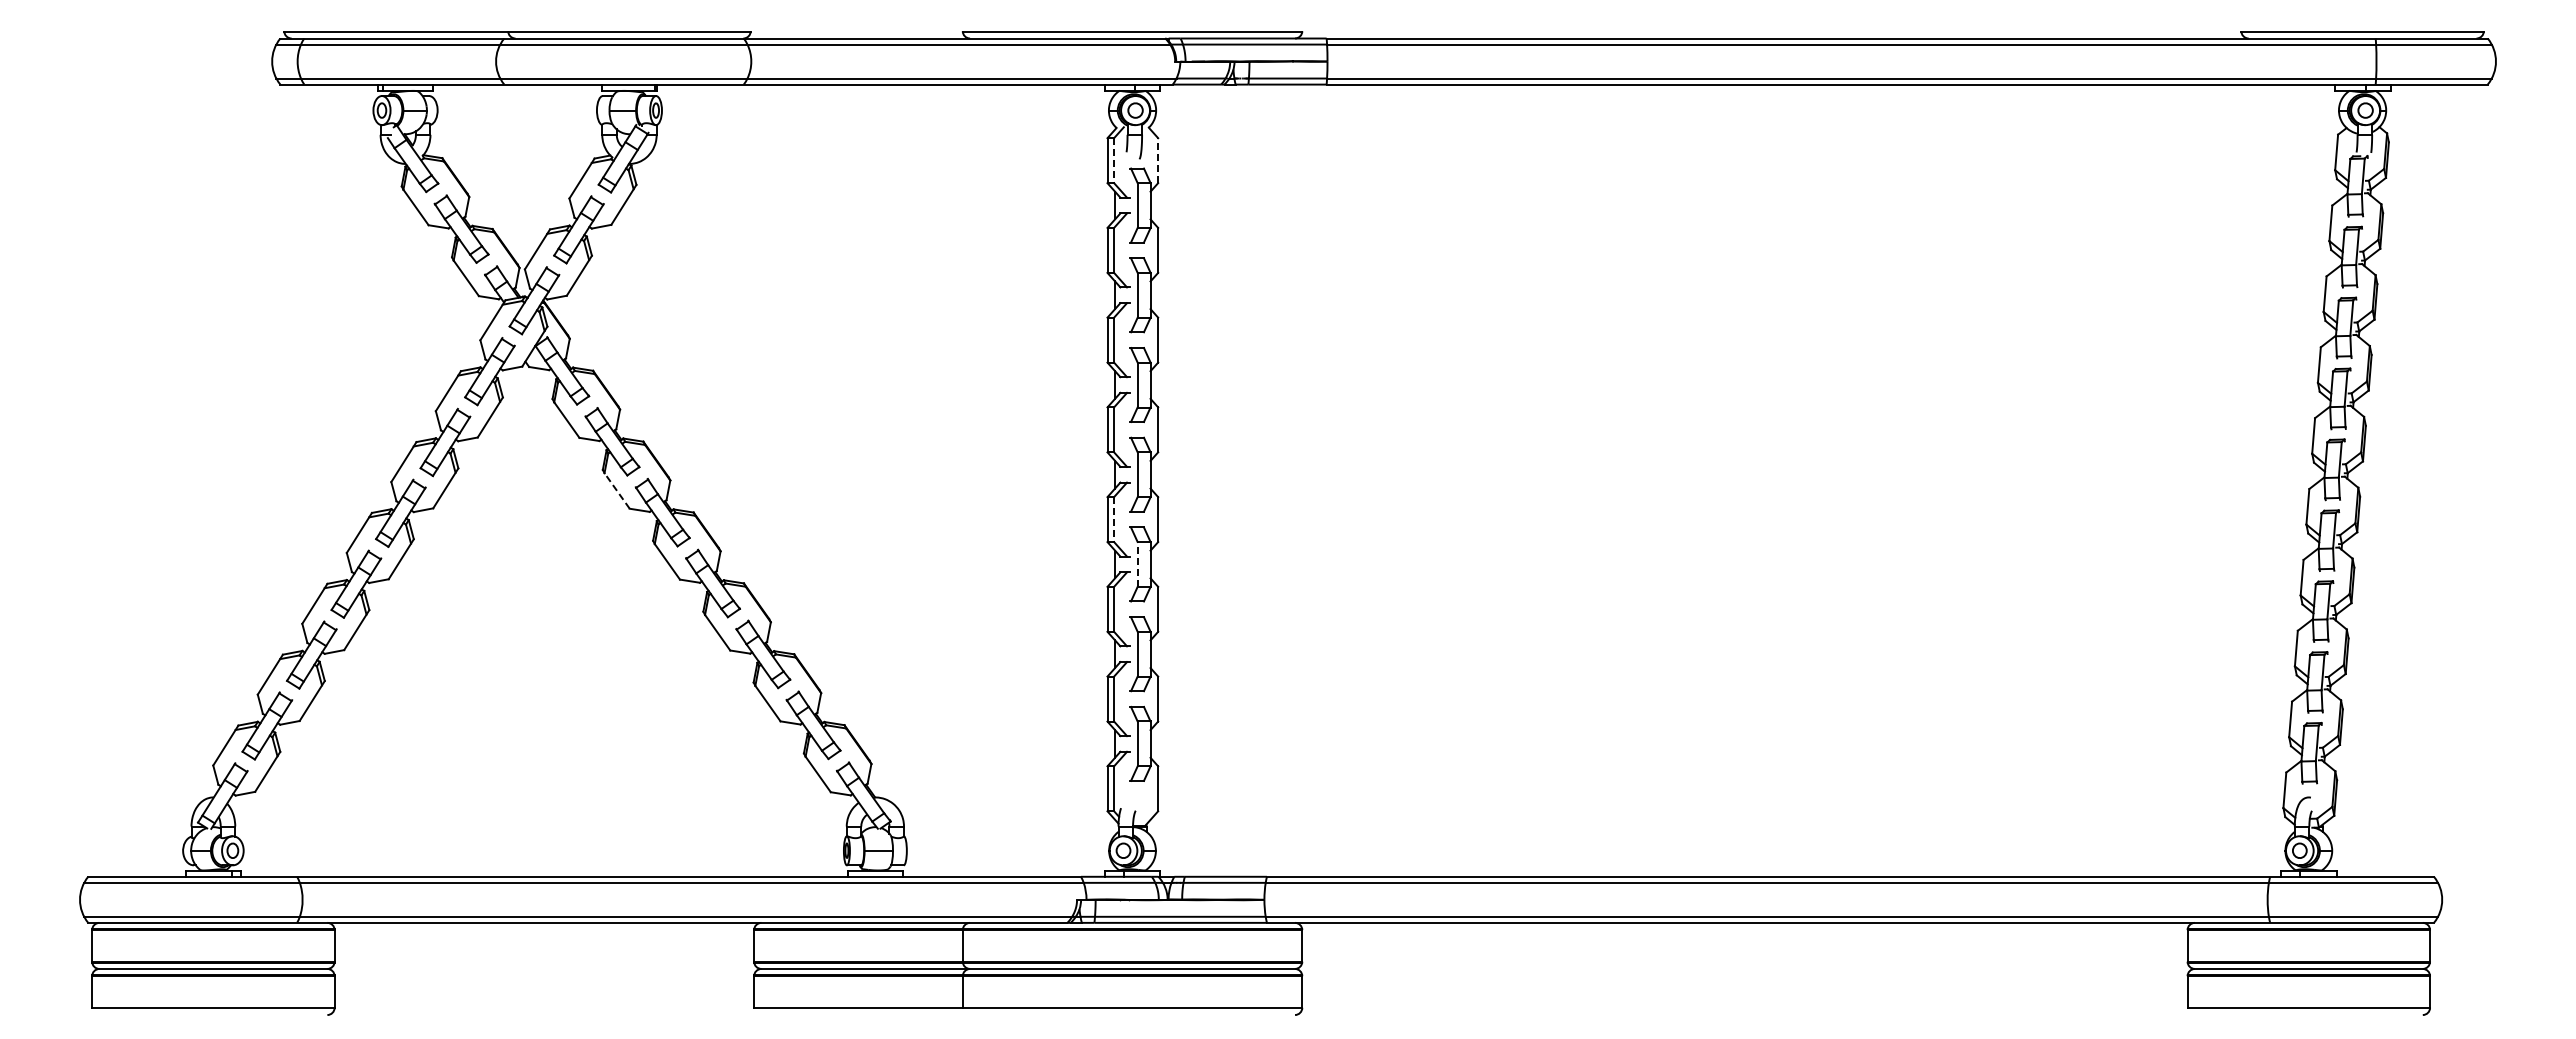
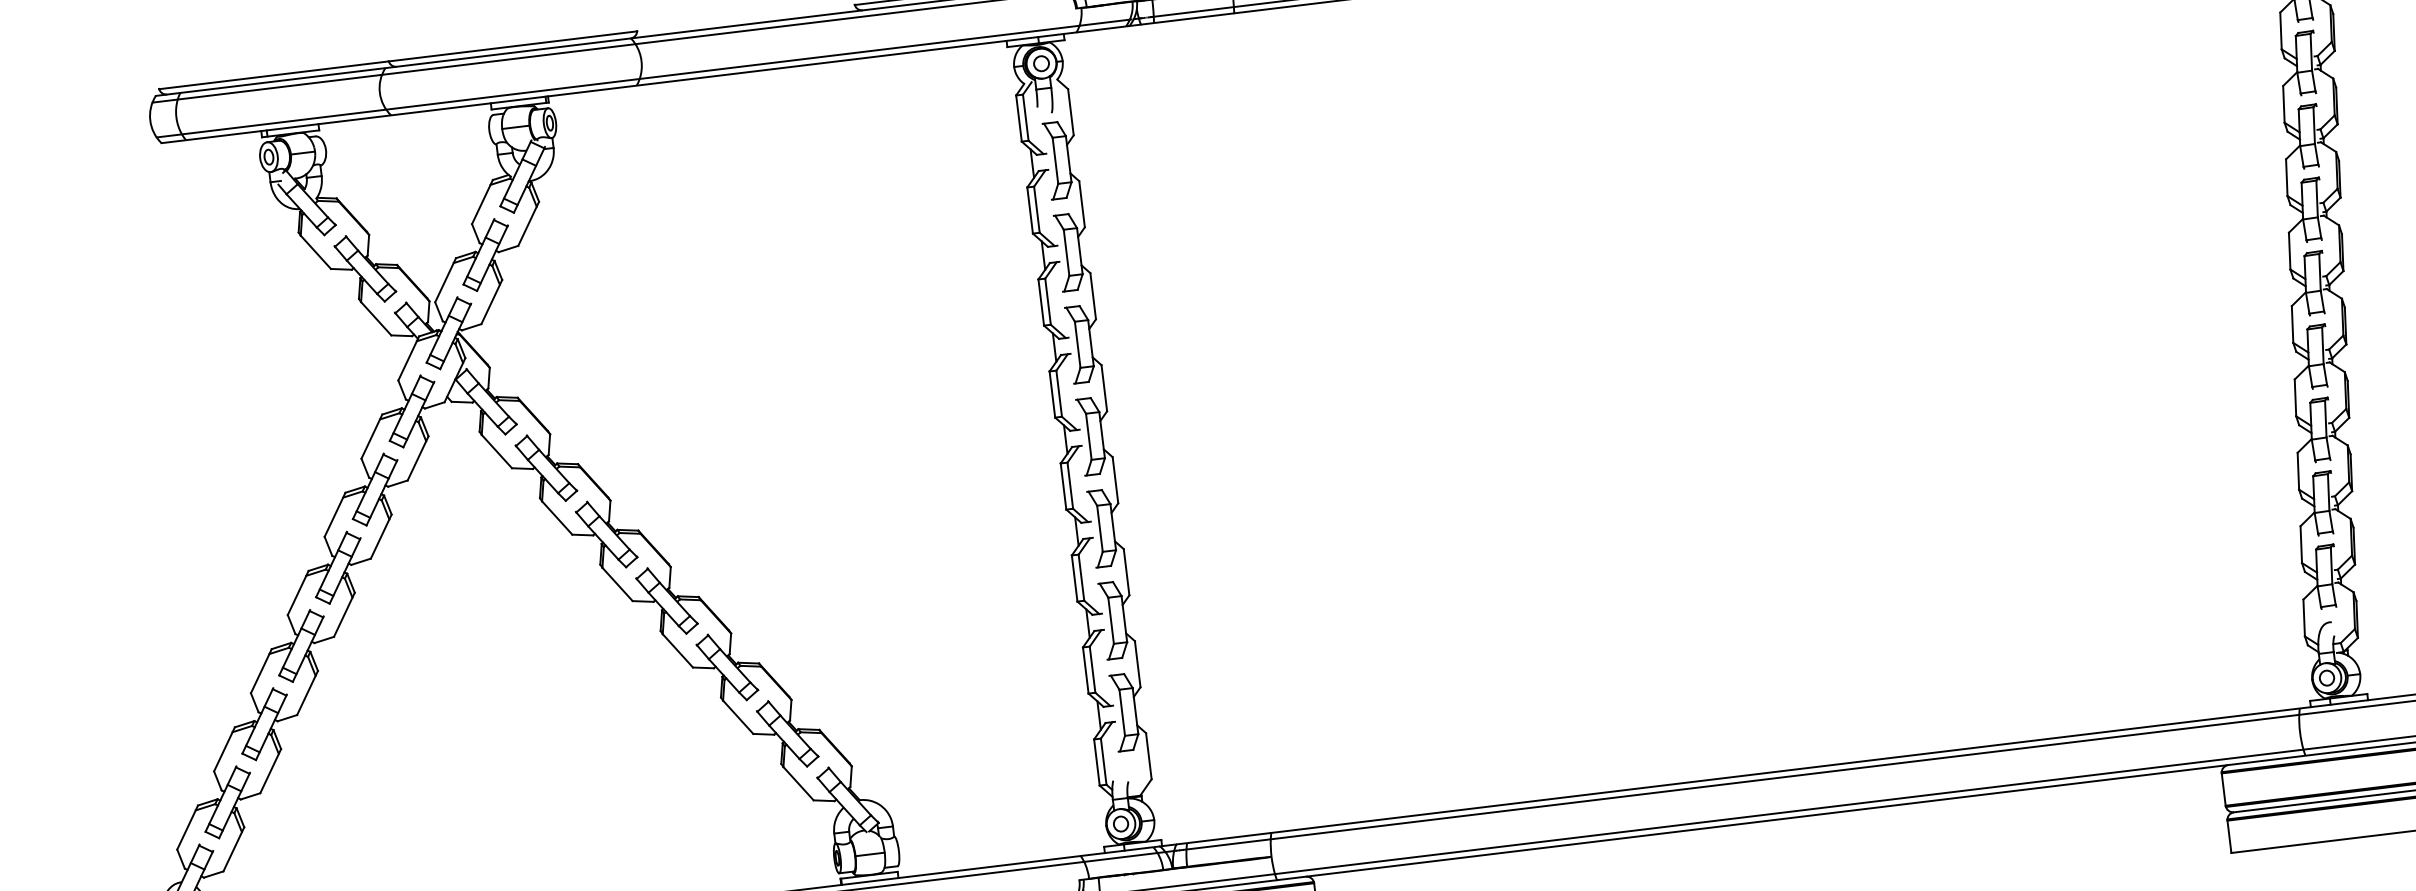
line: (1158, 160) -> (1071, 112), dashed -> solid
line: (1114, 161) -> (1026, 118), dashed -> solid
line: (617, 490) -> (557, 517), dashed -> solid
line: (1114, 520) -> (1070, 486), dashed -> solid
line: (1137, 563) -> (1099, 527), dashed -> solid

